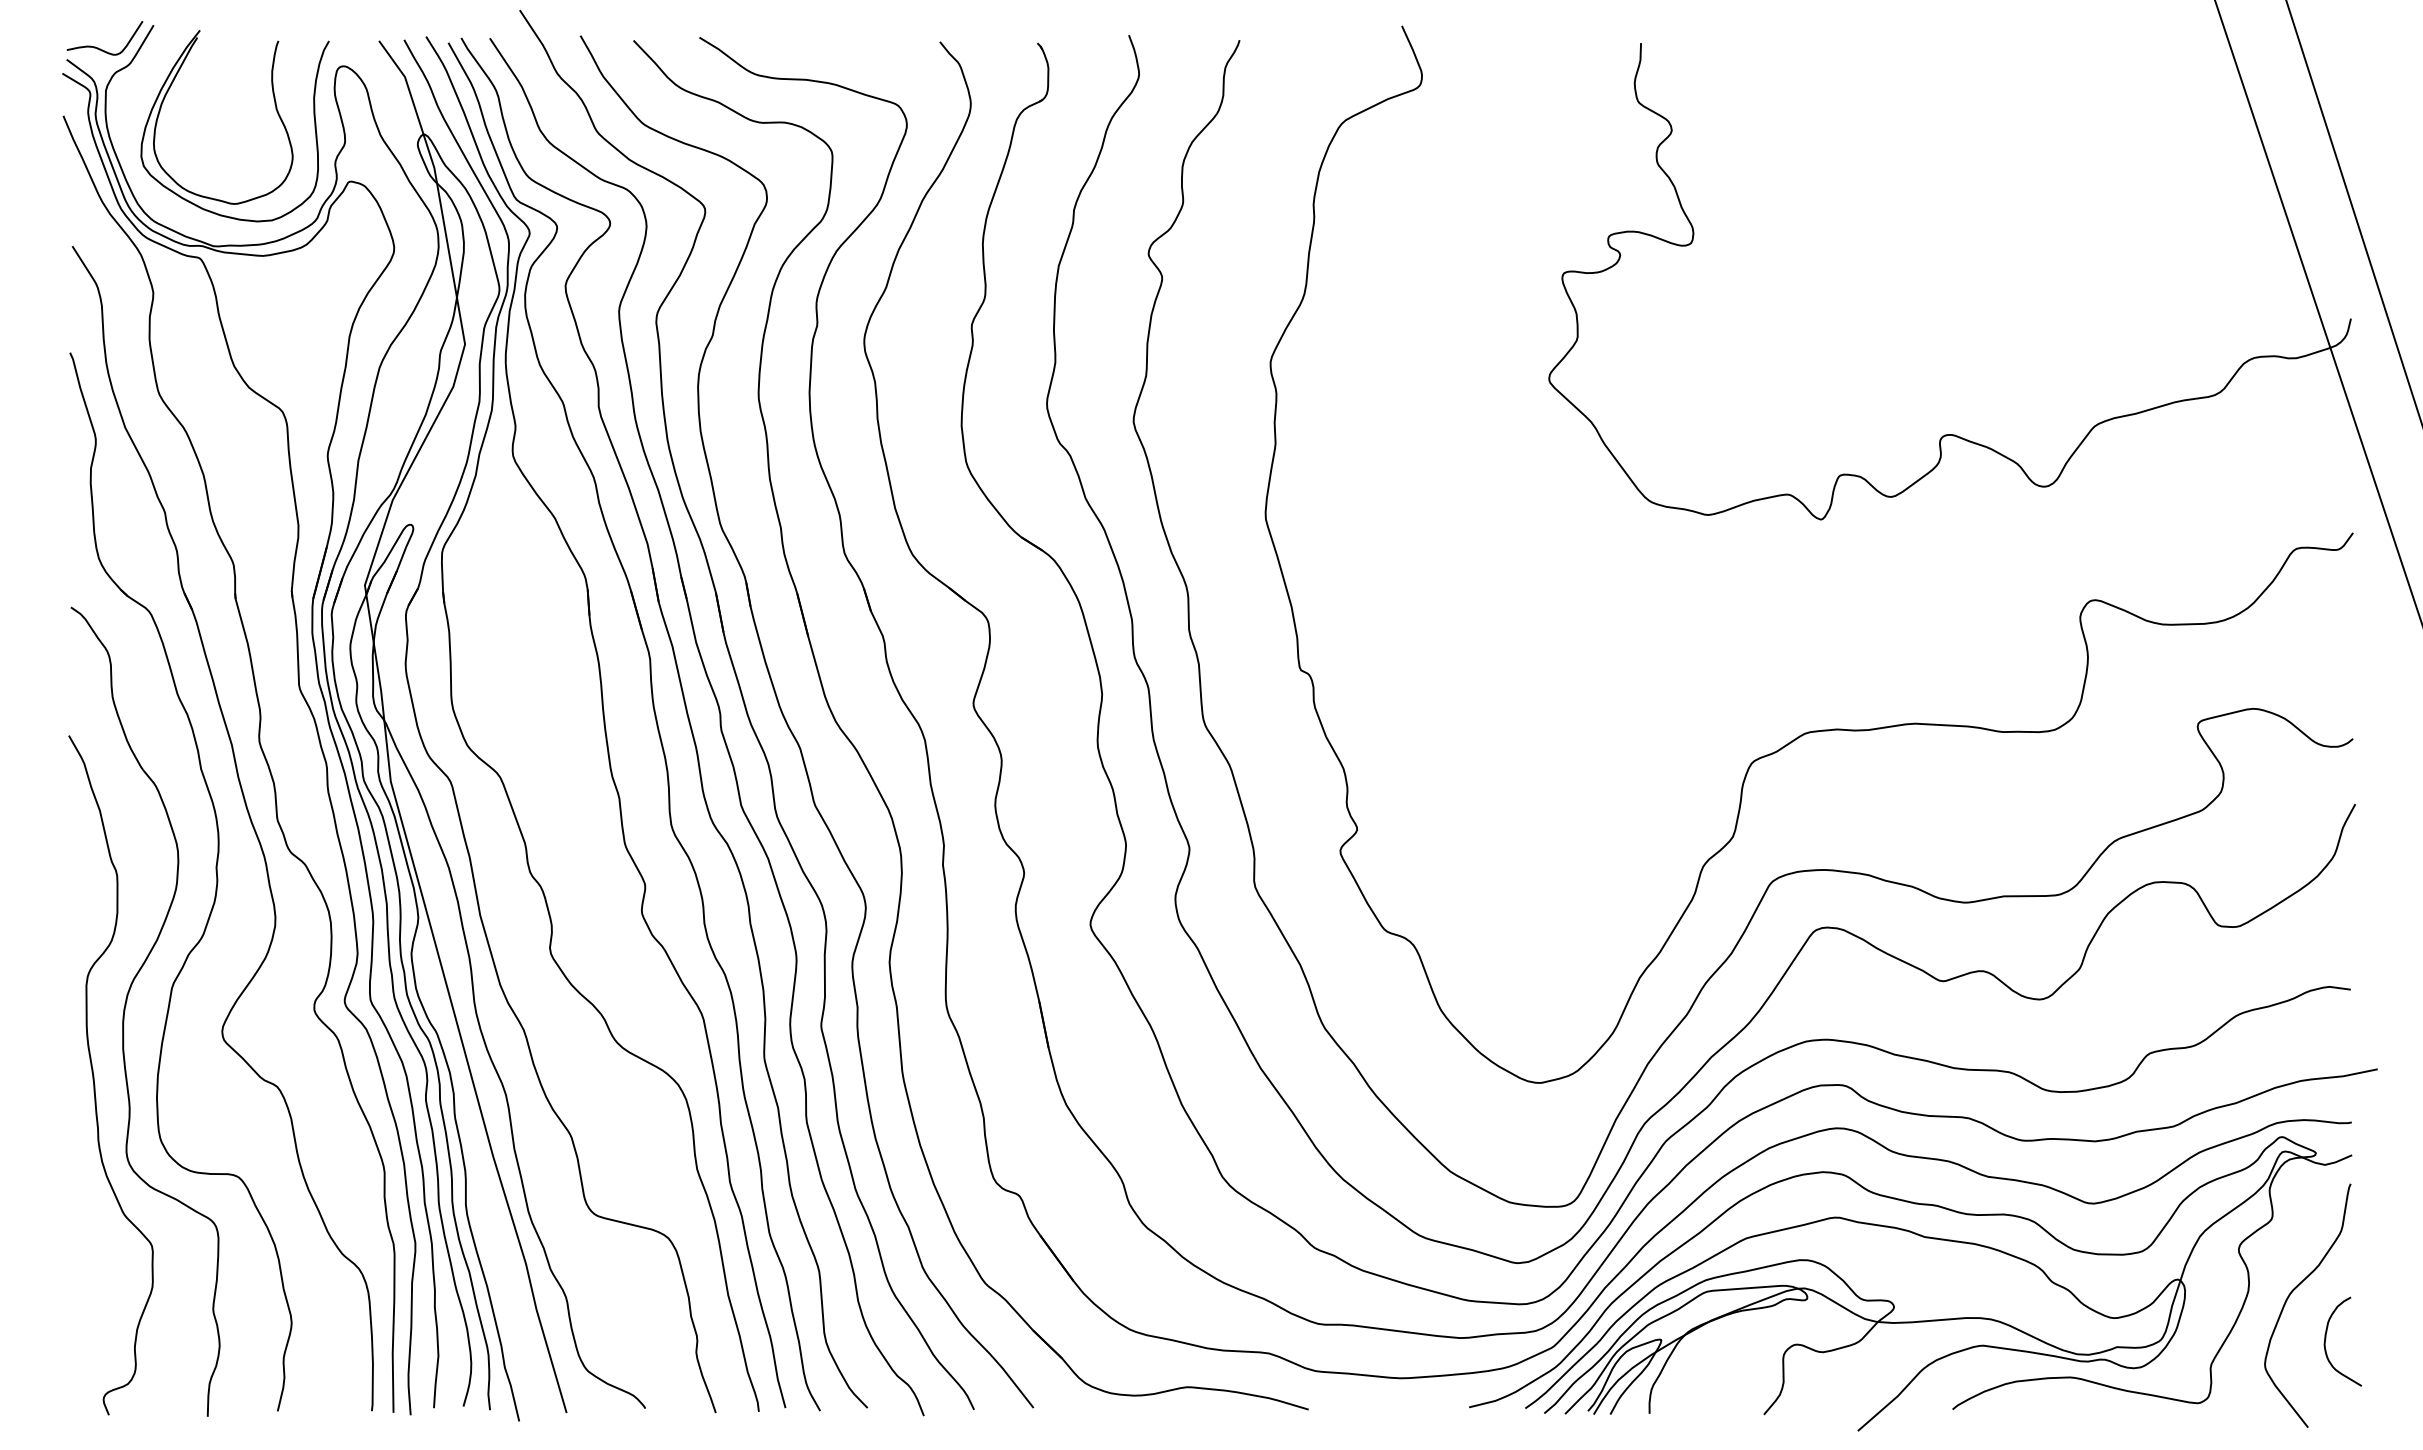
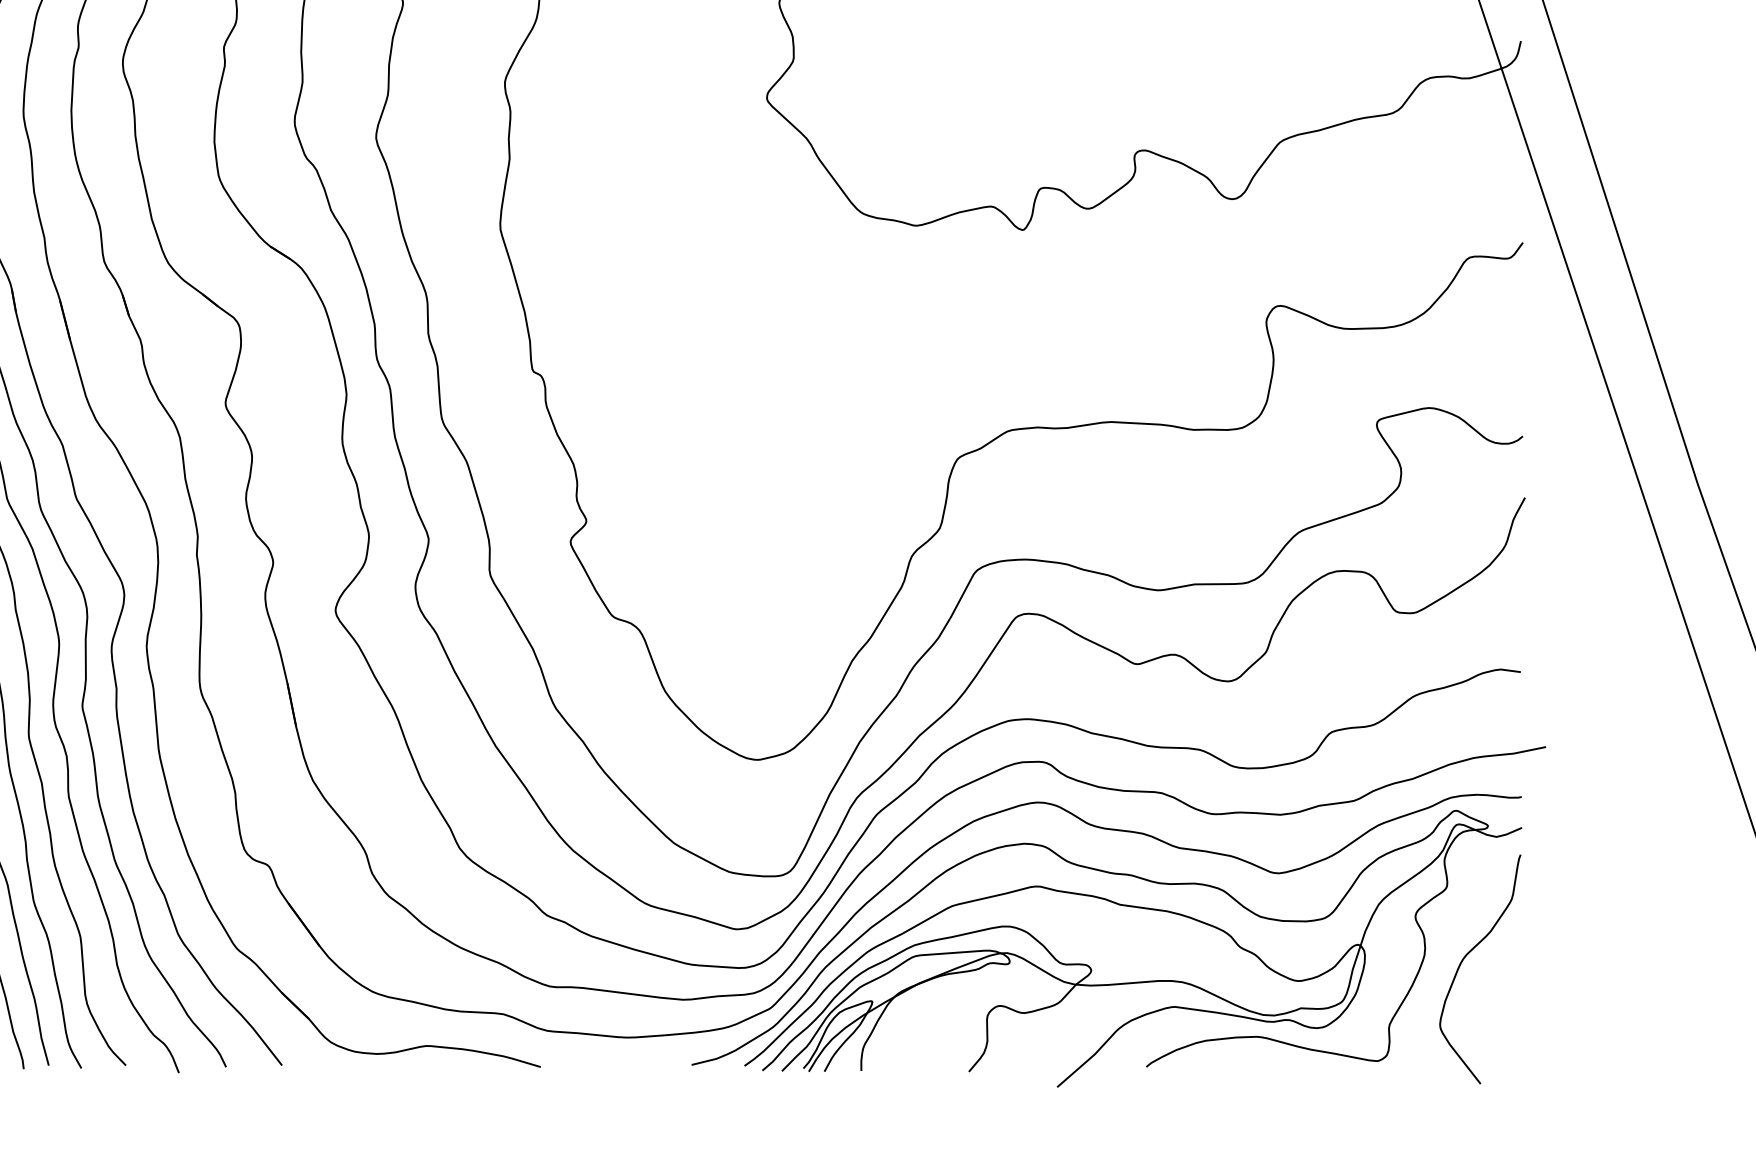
curve: (2326, 1339) -> (1497, 1001), removed

